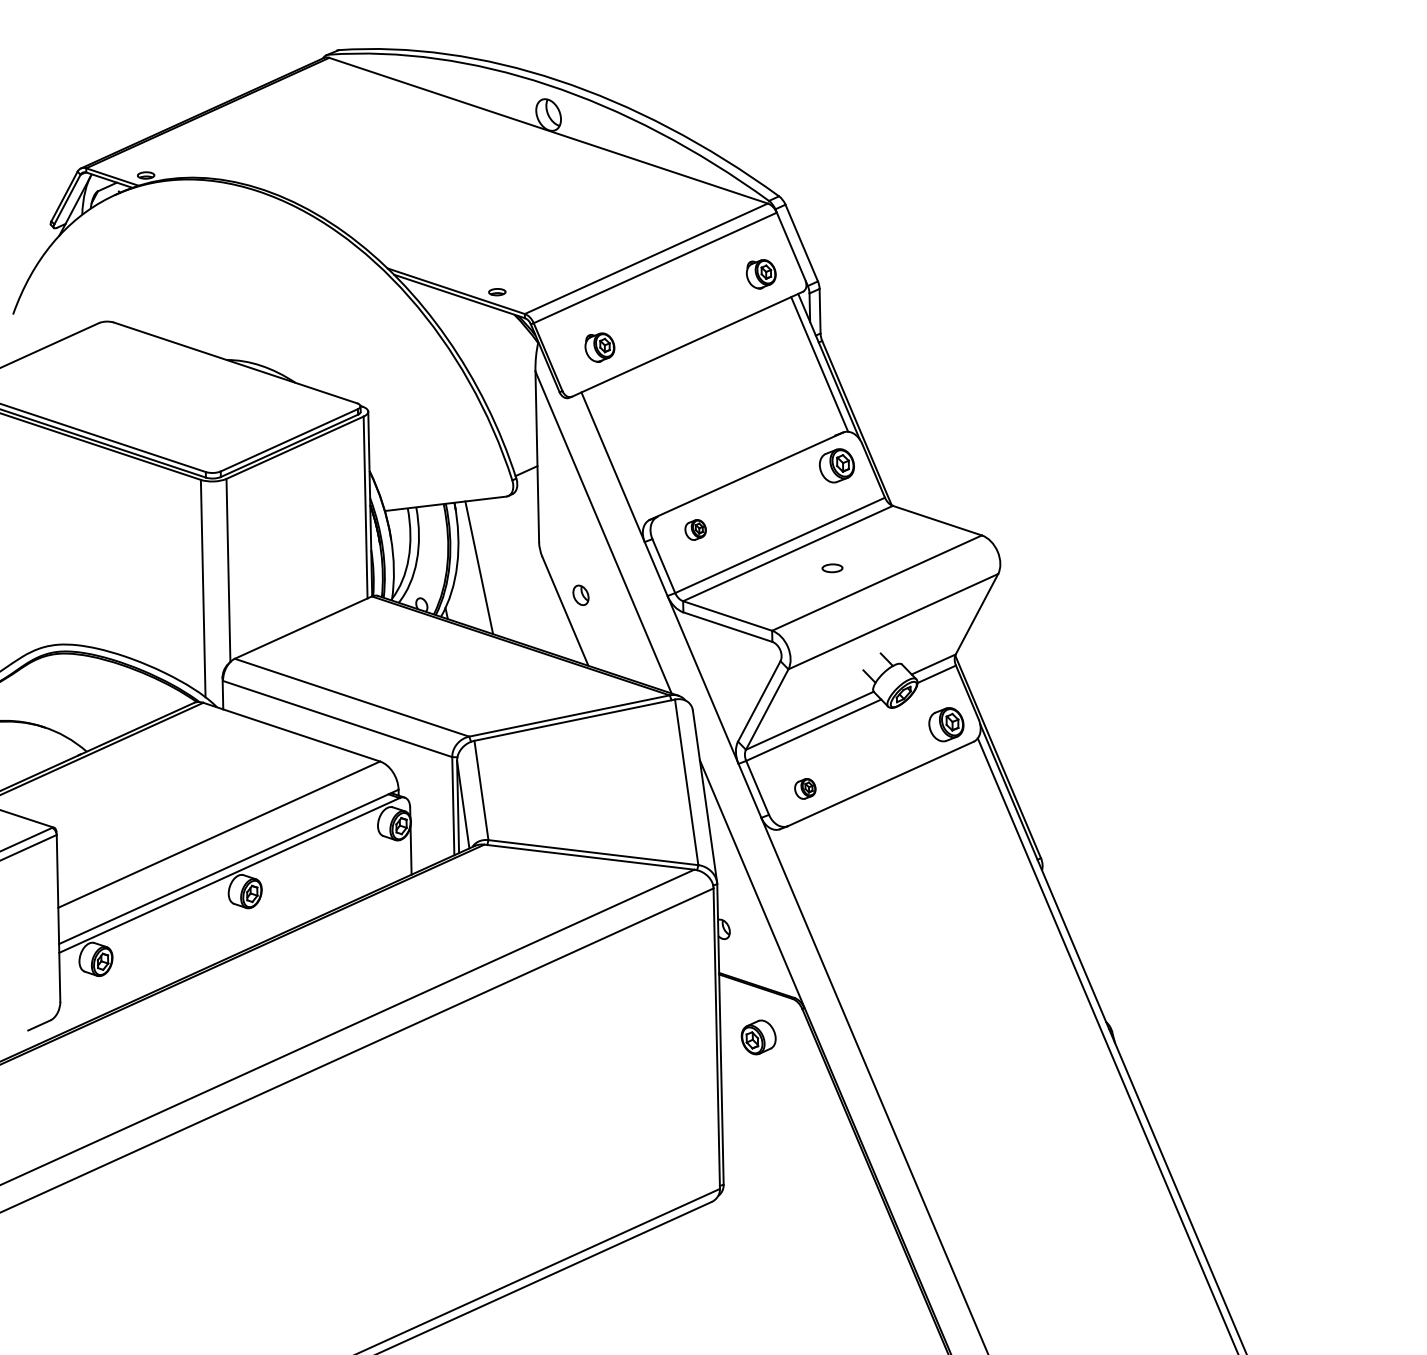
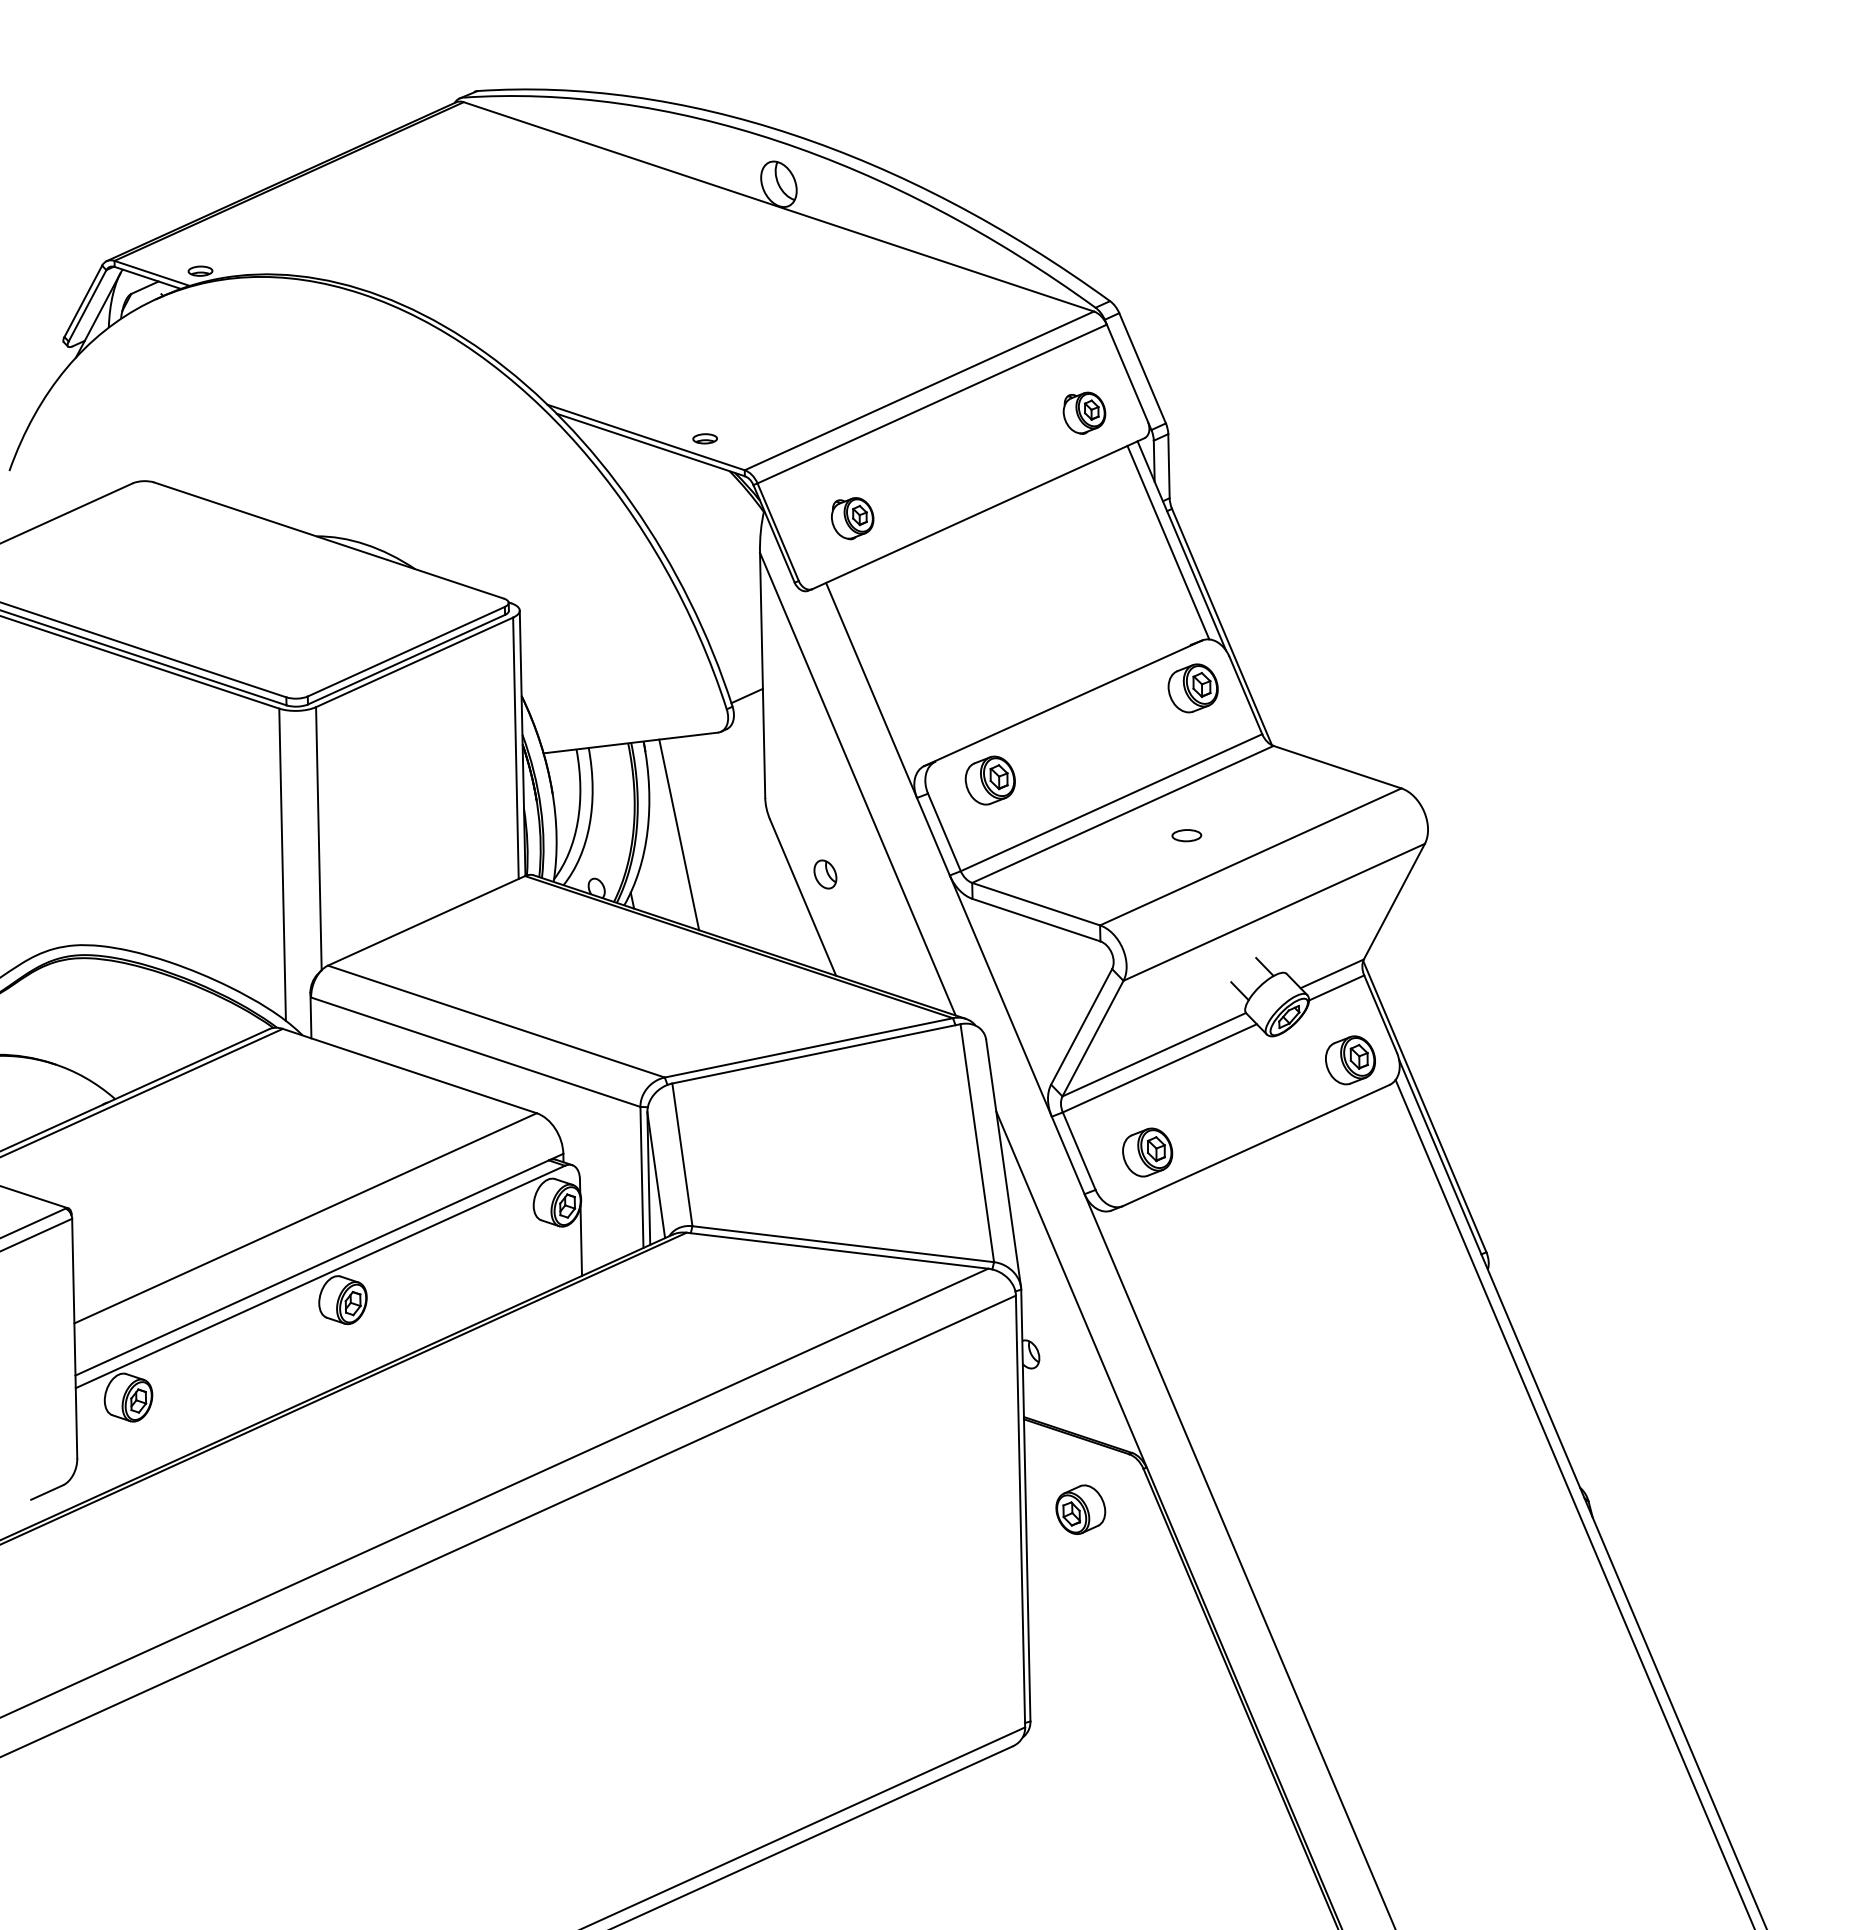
part: (695, 529) -> (989, 779), size x1.67
part: (805, 788) -> (1148, 1152), size x1.67

